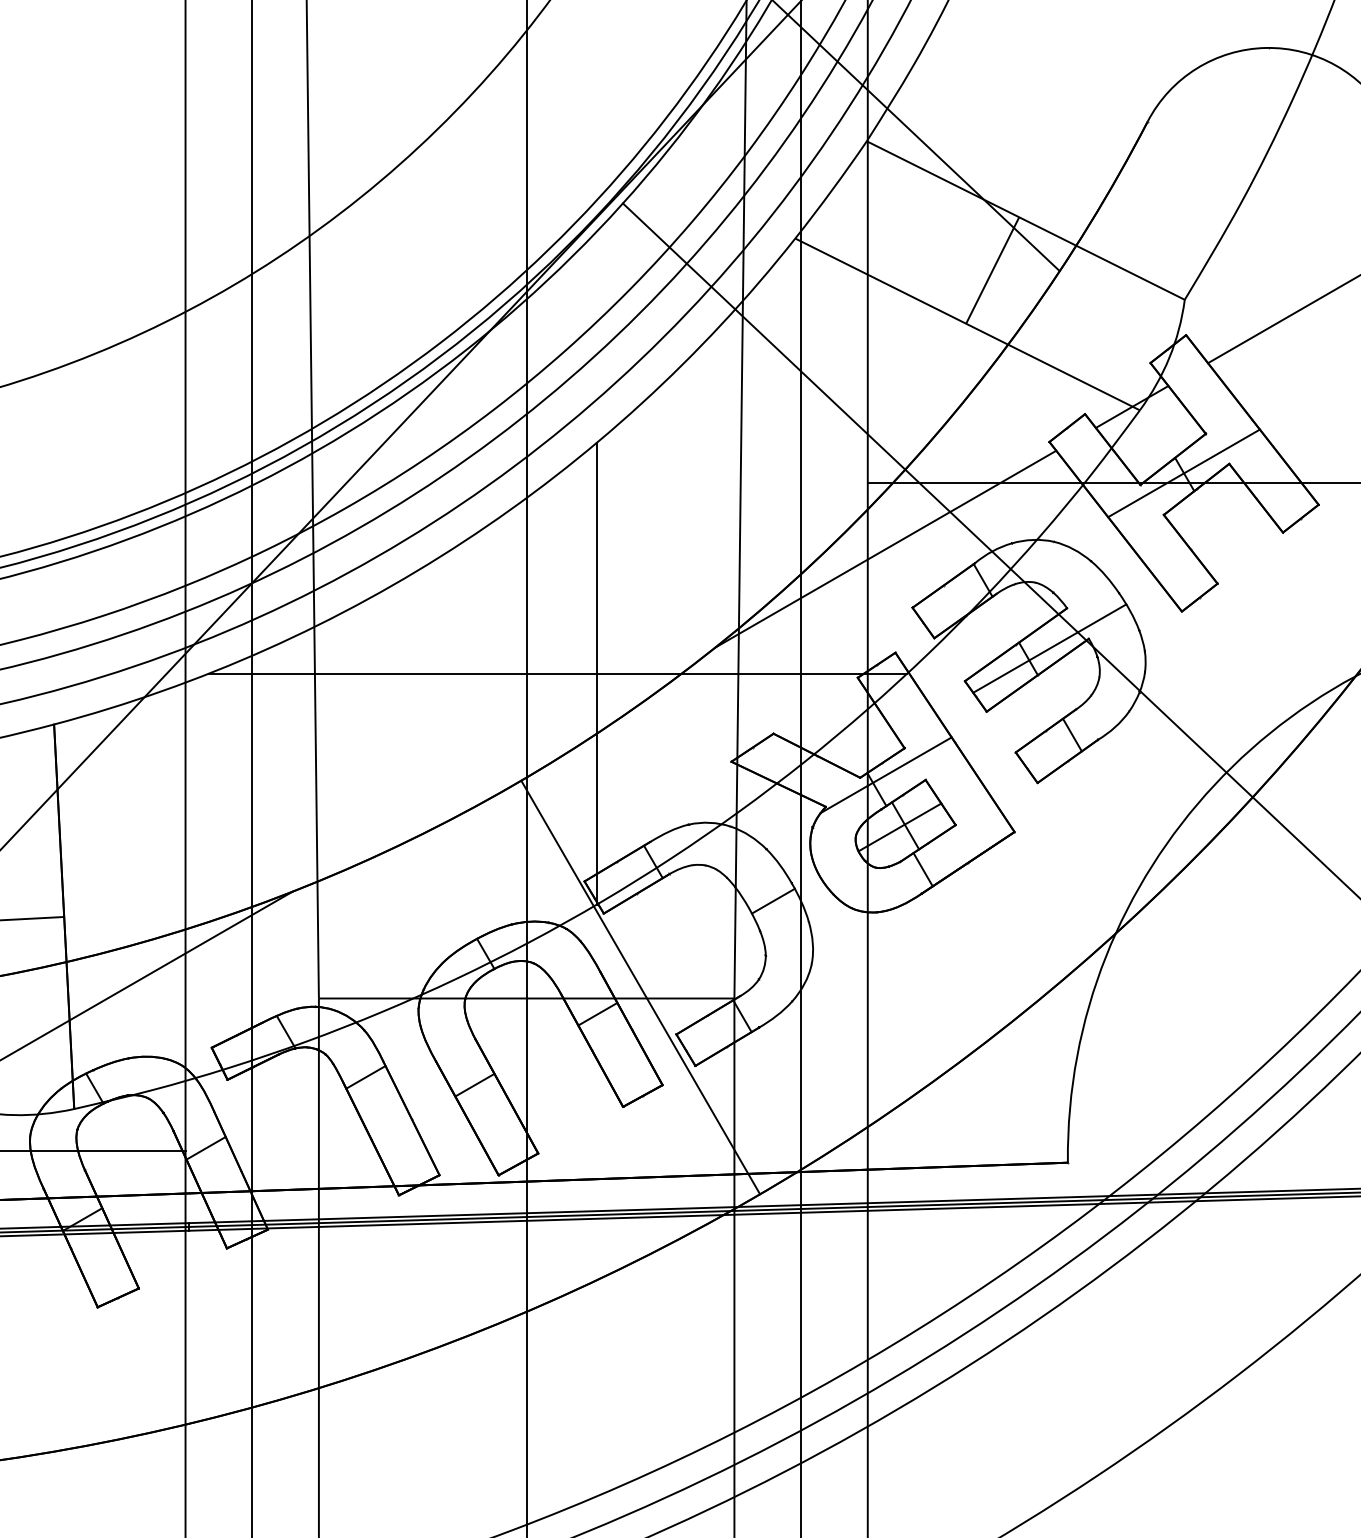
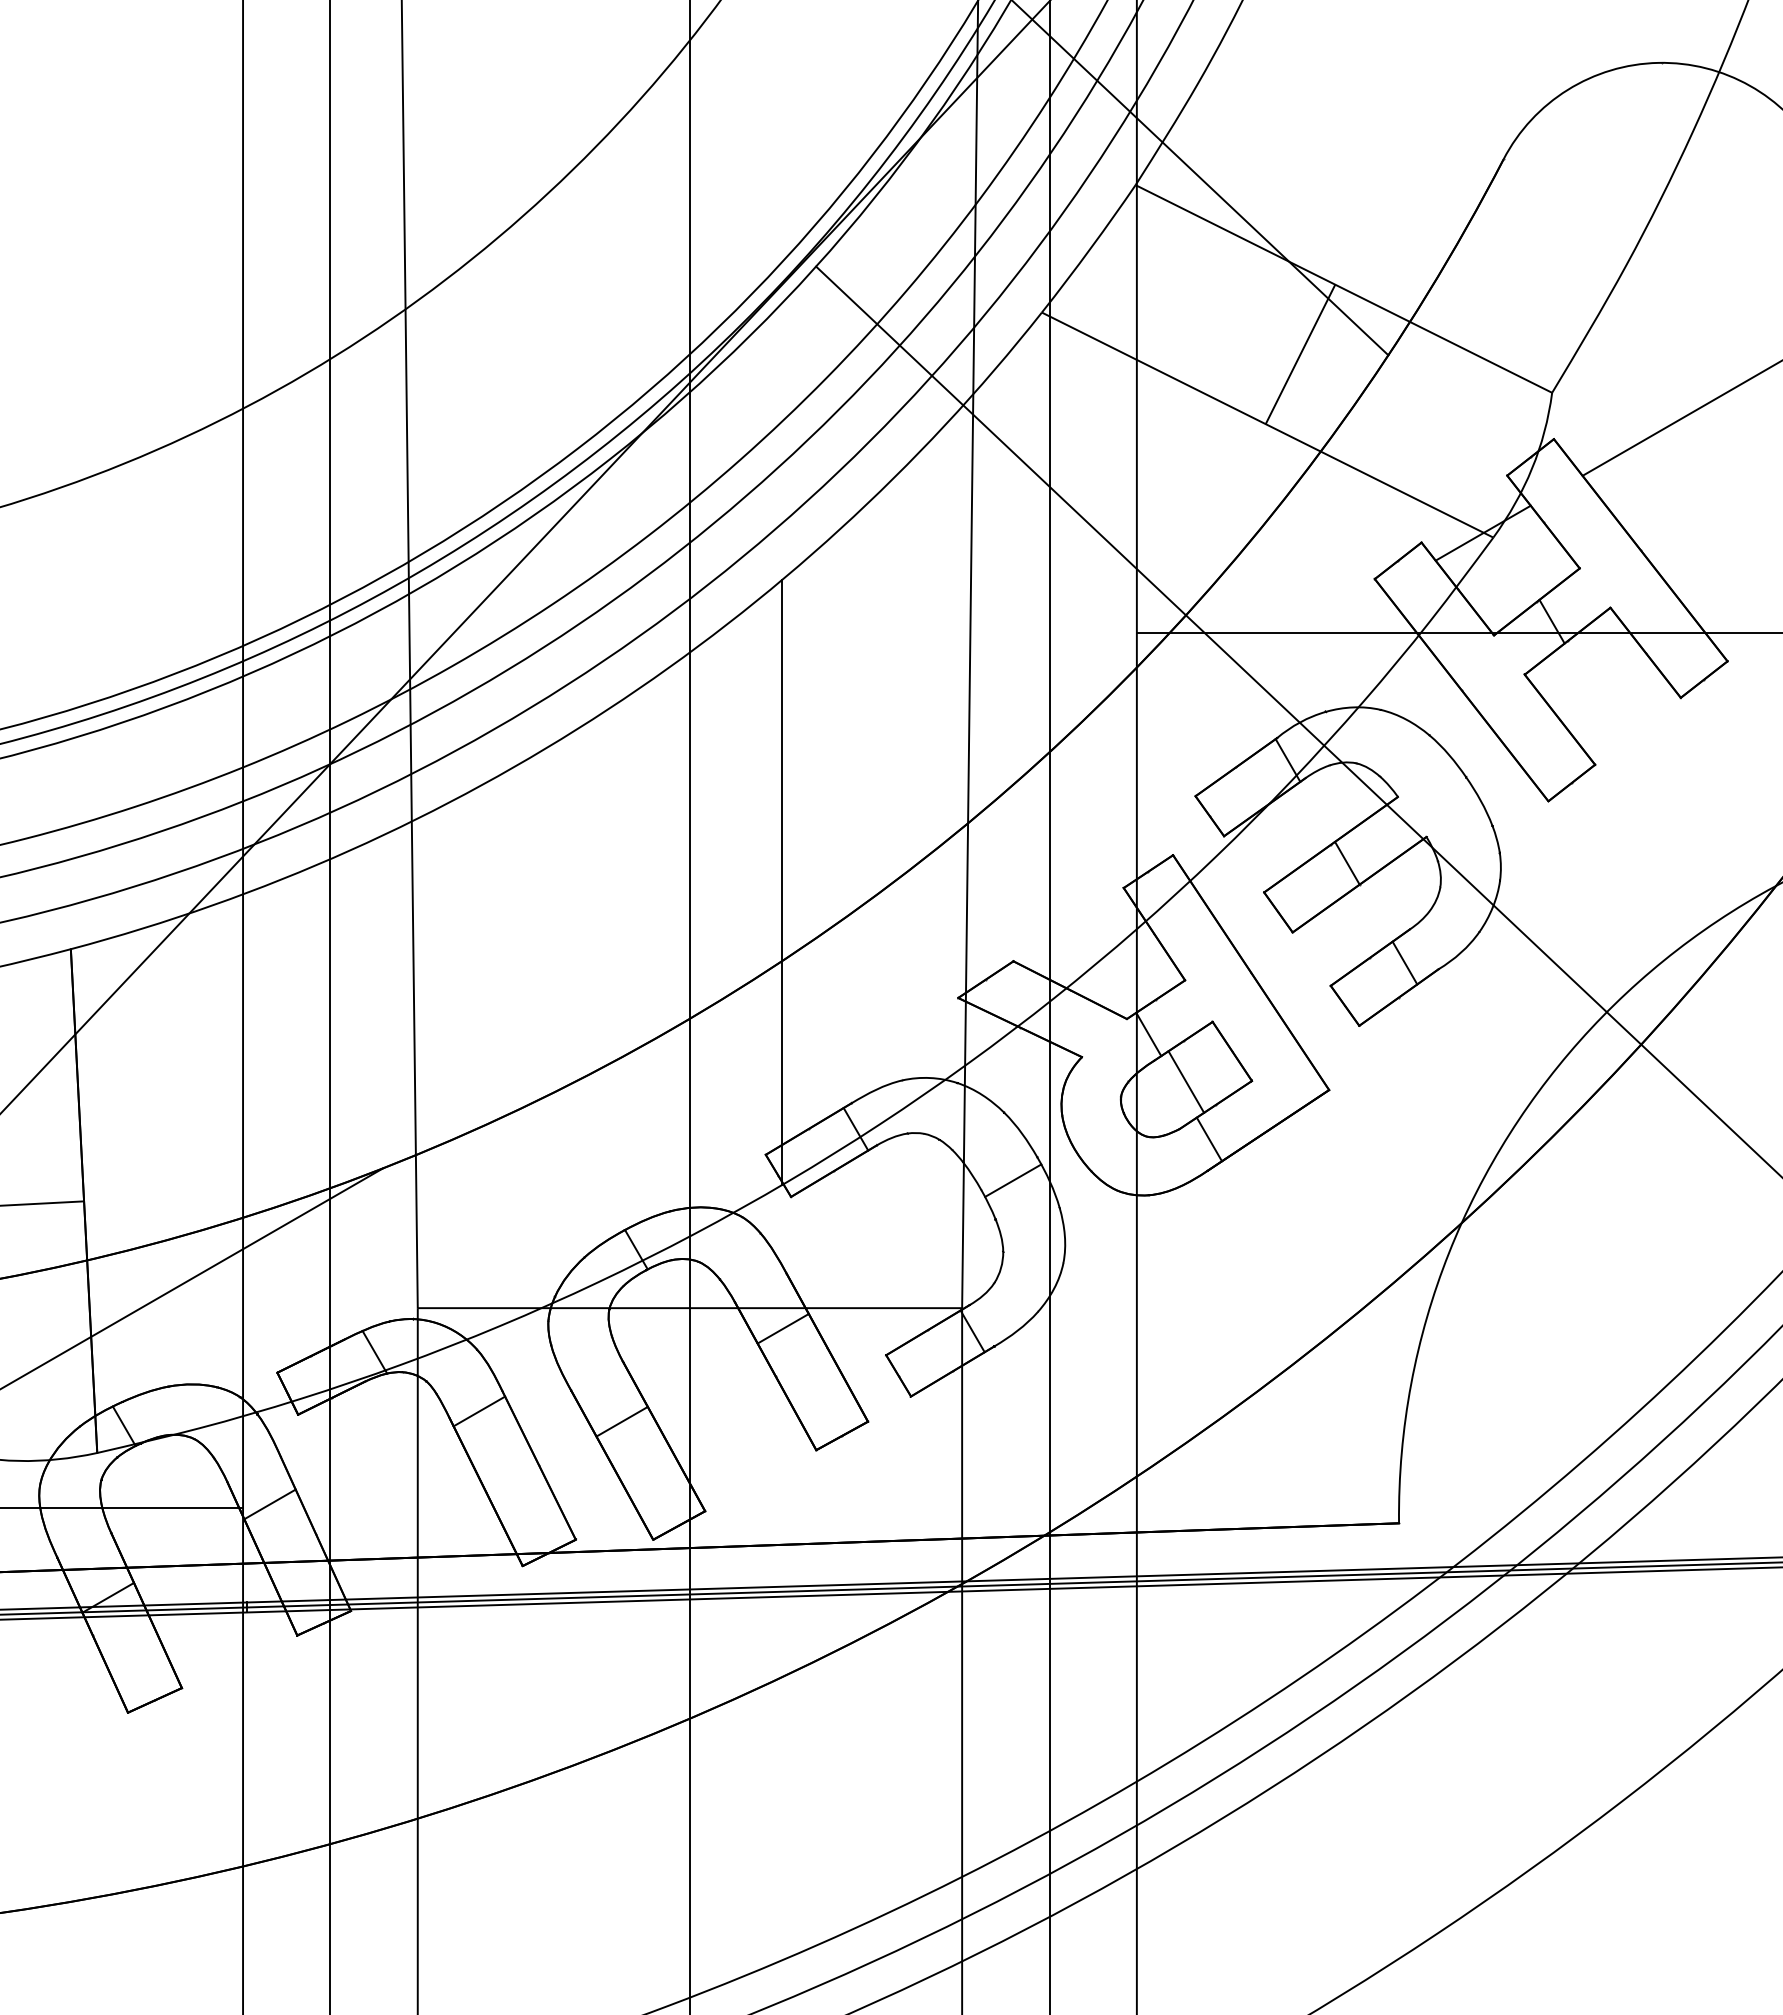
line: (1183, 472) -> (1550, 619), removed
line: (885, 549) -> (1159, 719), removed
line: (1049, 648) -> (1375, 849), removed
line: (557, 673) -> (730, 882), removed
line: (885, 775) -> (1160, 1015), removed
line: (899, 827) -> (1178, 1083), removed
line: (640, 987) -> (838, 1293), removed

